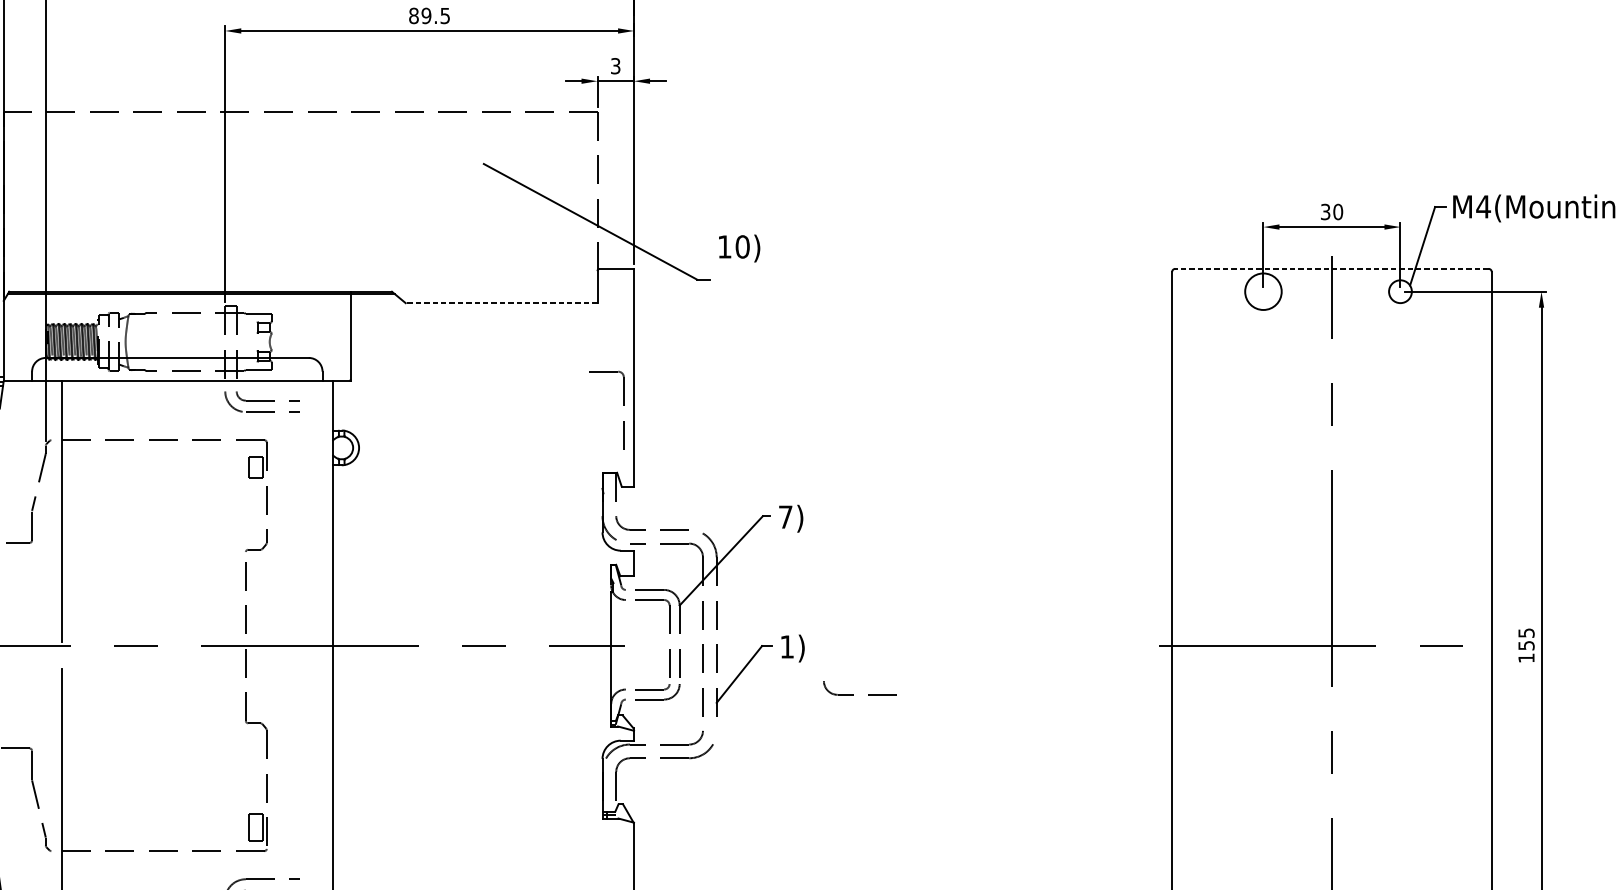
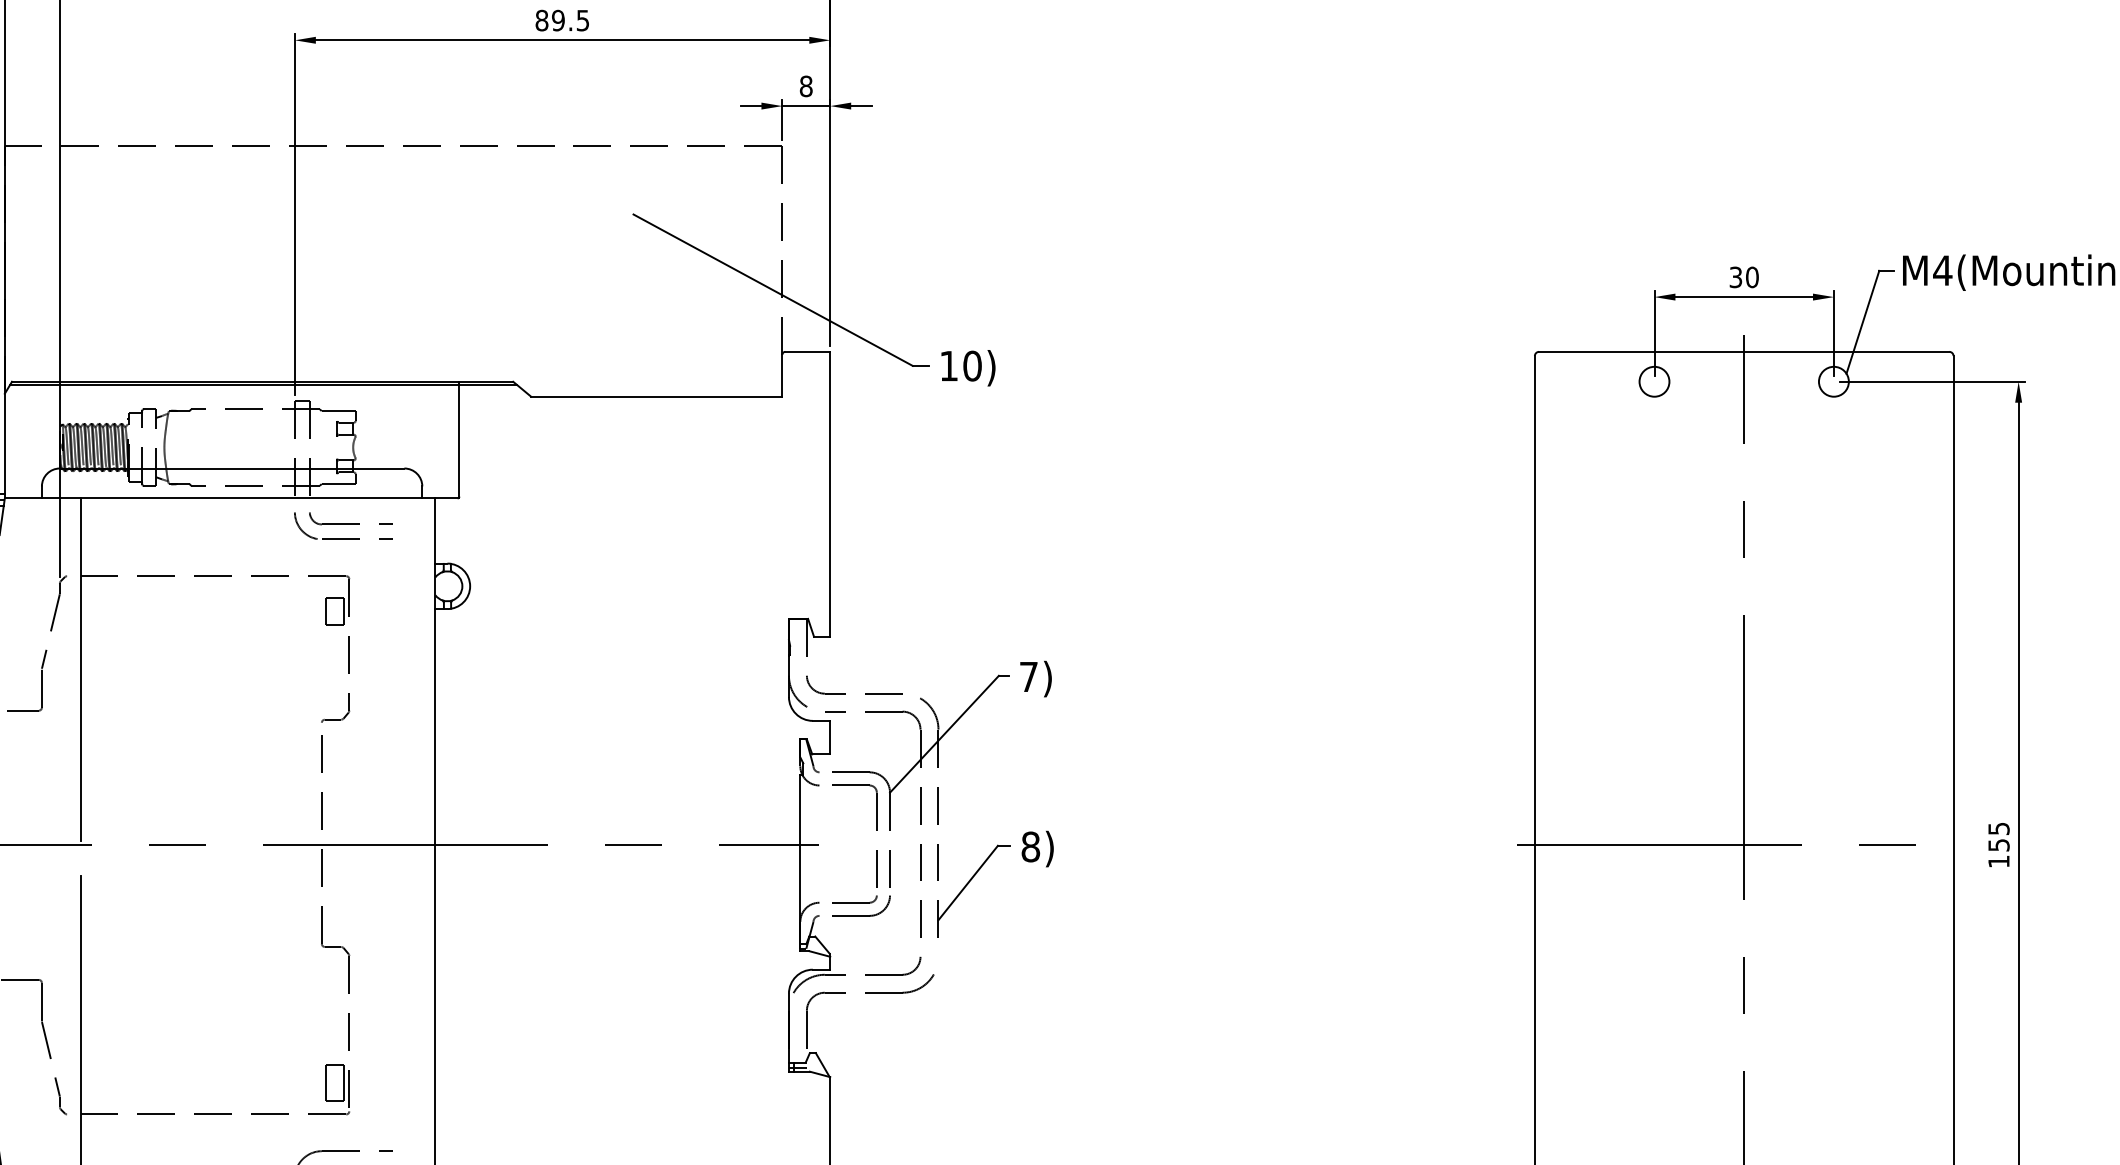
text: (615, 66) -> (805, 86), 3 -> 8
text: (739, 248) -> (968, 368), moved
line: (1331, 268) -> (1743, 351), dashed -> solid
circle: (1263, 291) -> (1654, 381), size x0.62
line: (501, 302) -> (656, 396), dashed -> solid
part: (623, 406) -> (816, 531), removed
text: (786, 646) -> (1030, 846), 1) -> 8)
part: (853, 694) -> (1117, 909), removed

